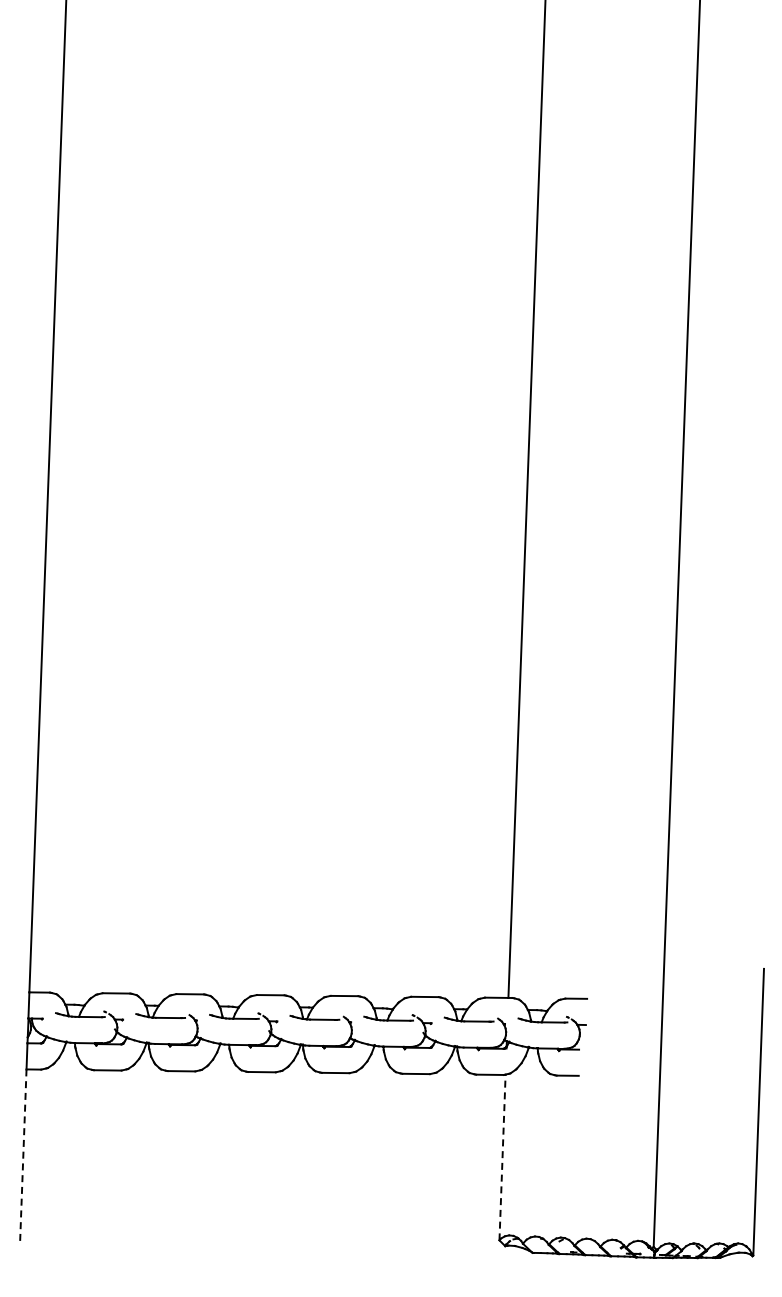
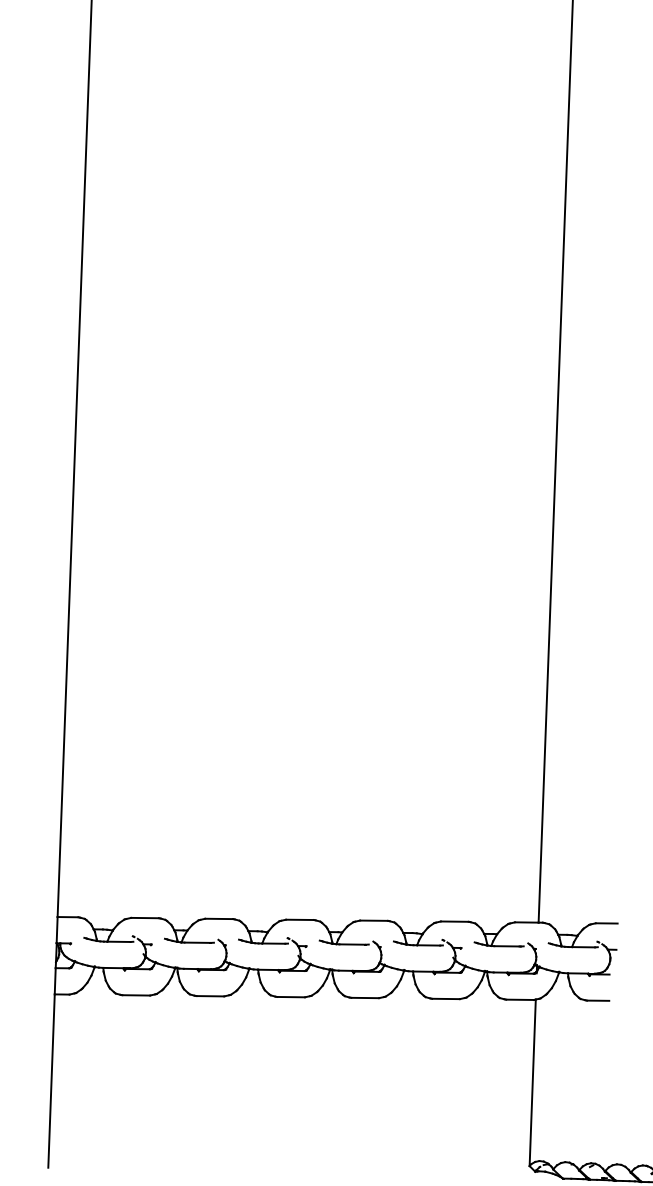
line: (23, 1156) -> (51, 1081), dashed -> solid
line: (502, 1157) -> (532, 1082), dashed -> solid

